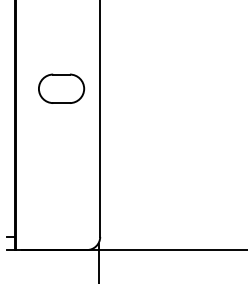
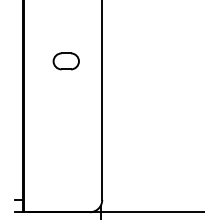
part: (61, 88) -> (66, 61), size x0.6

